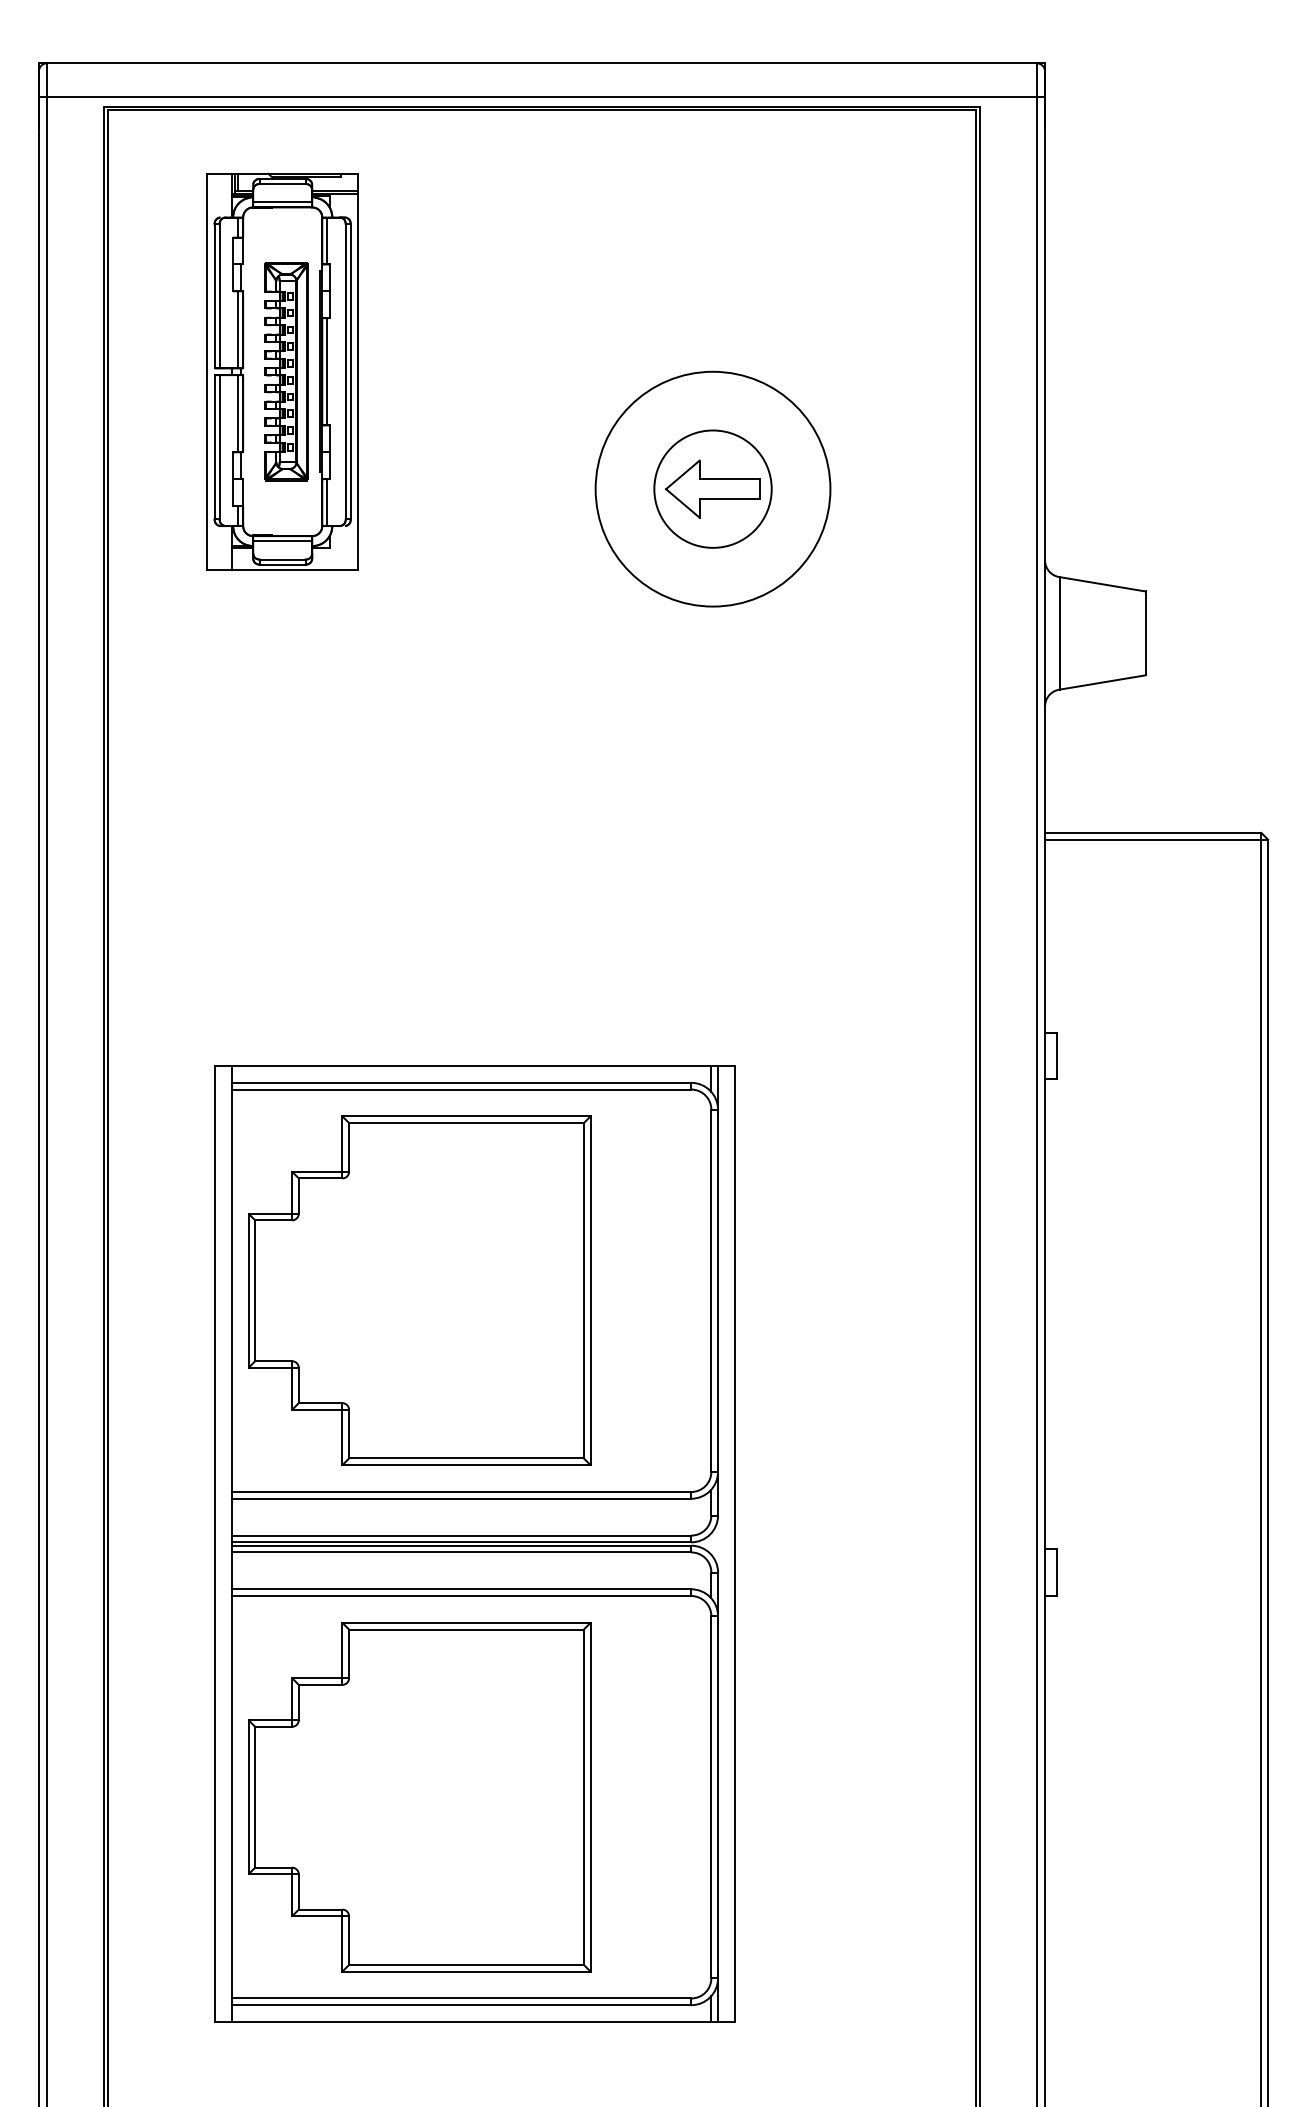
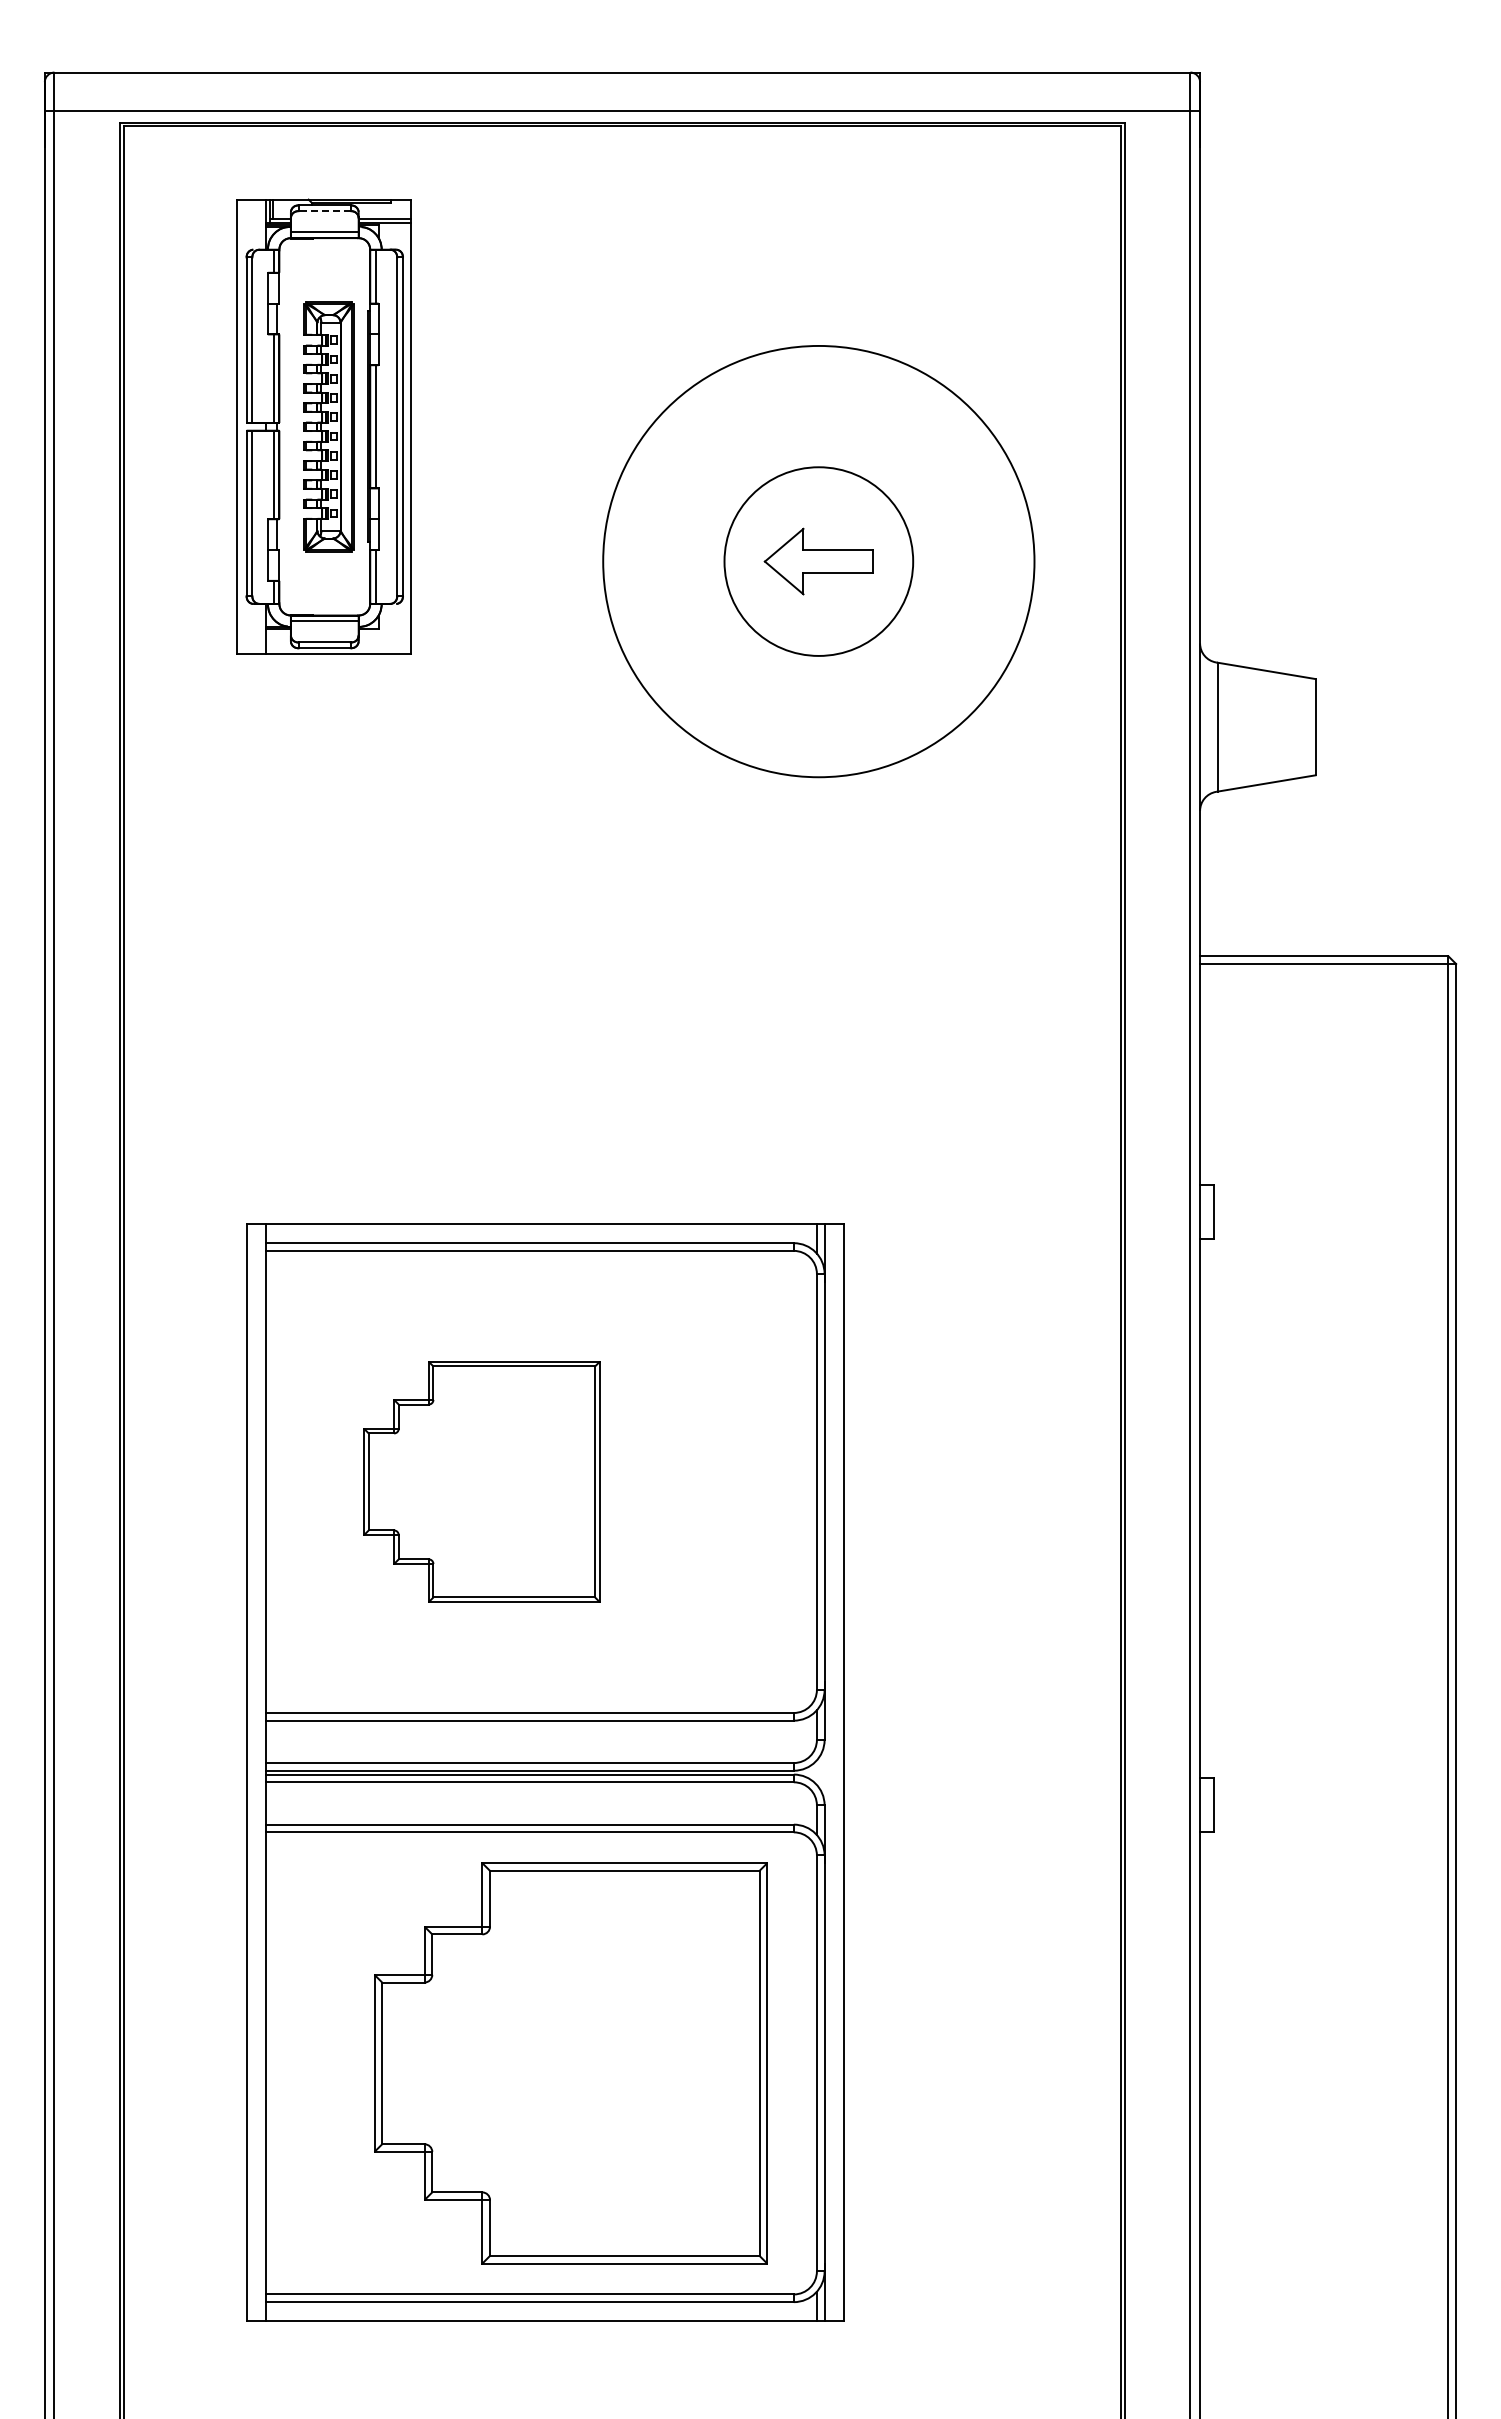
line: (282, 184) -> (324, 211), solid -> dashed
circle: (712, 489) -> (818, 561), size x1.4
circle: (712, 489) -> (818, 561), size x1.6
part: (419, 1290) -> (481, 1481), size x0.6
part: (419, 1797) -> (570, 2063), moved

